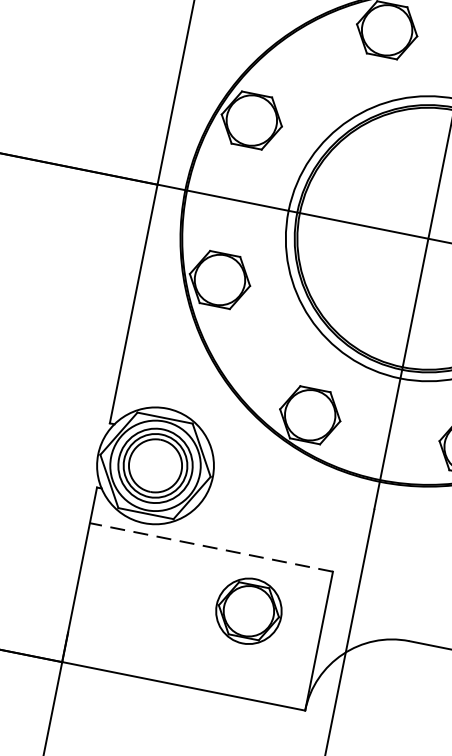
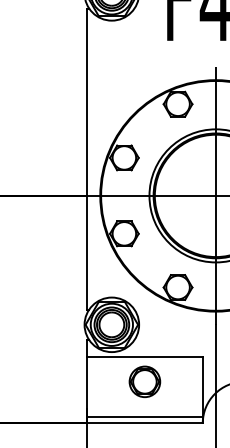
line: (210, 548) -> (144, 357), dashed -> solid
part: (248, 610) -> (144, 381), moved
line: (185, 672) -> (144, 416), added

